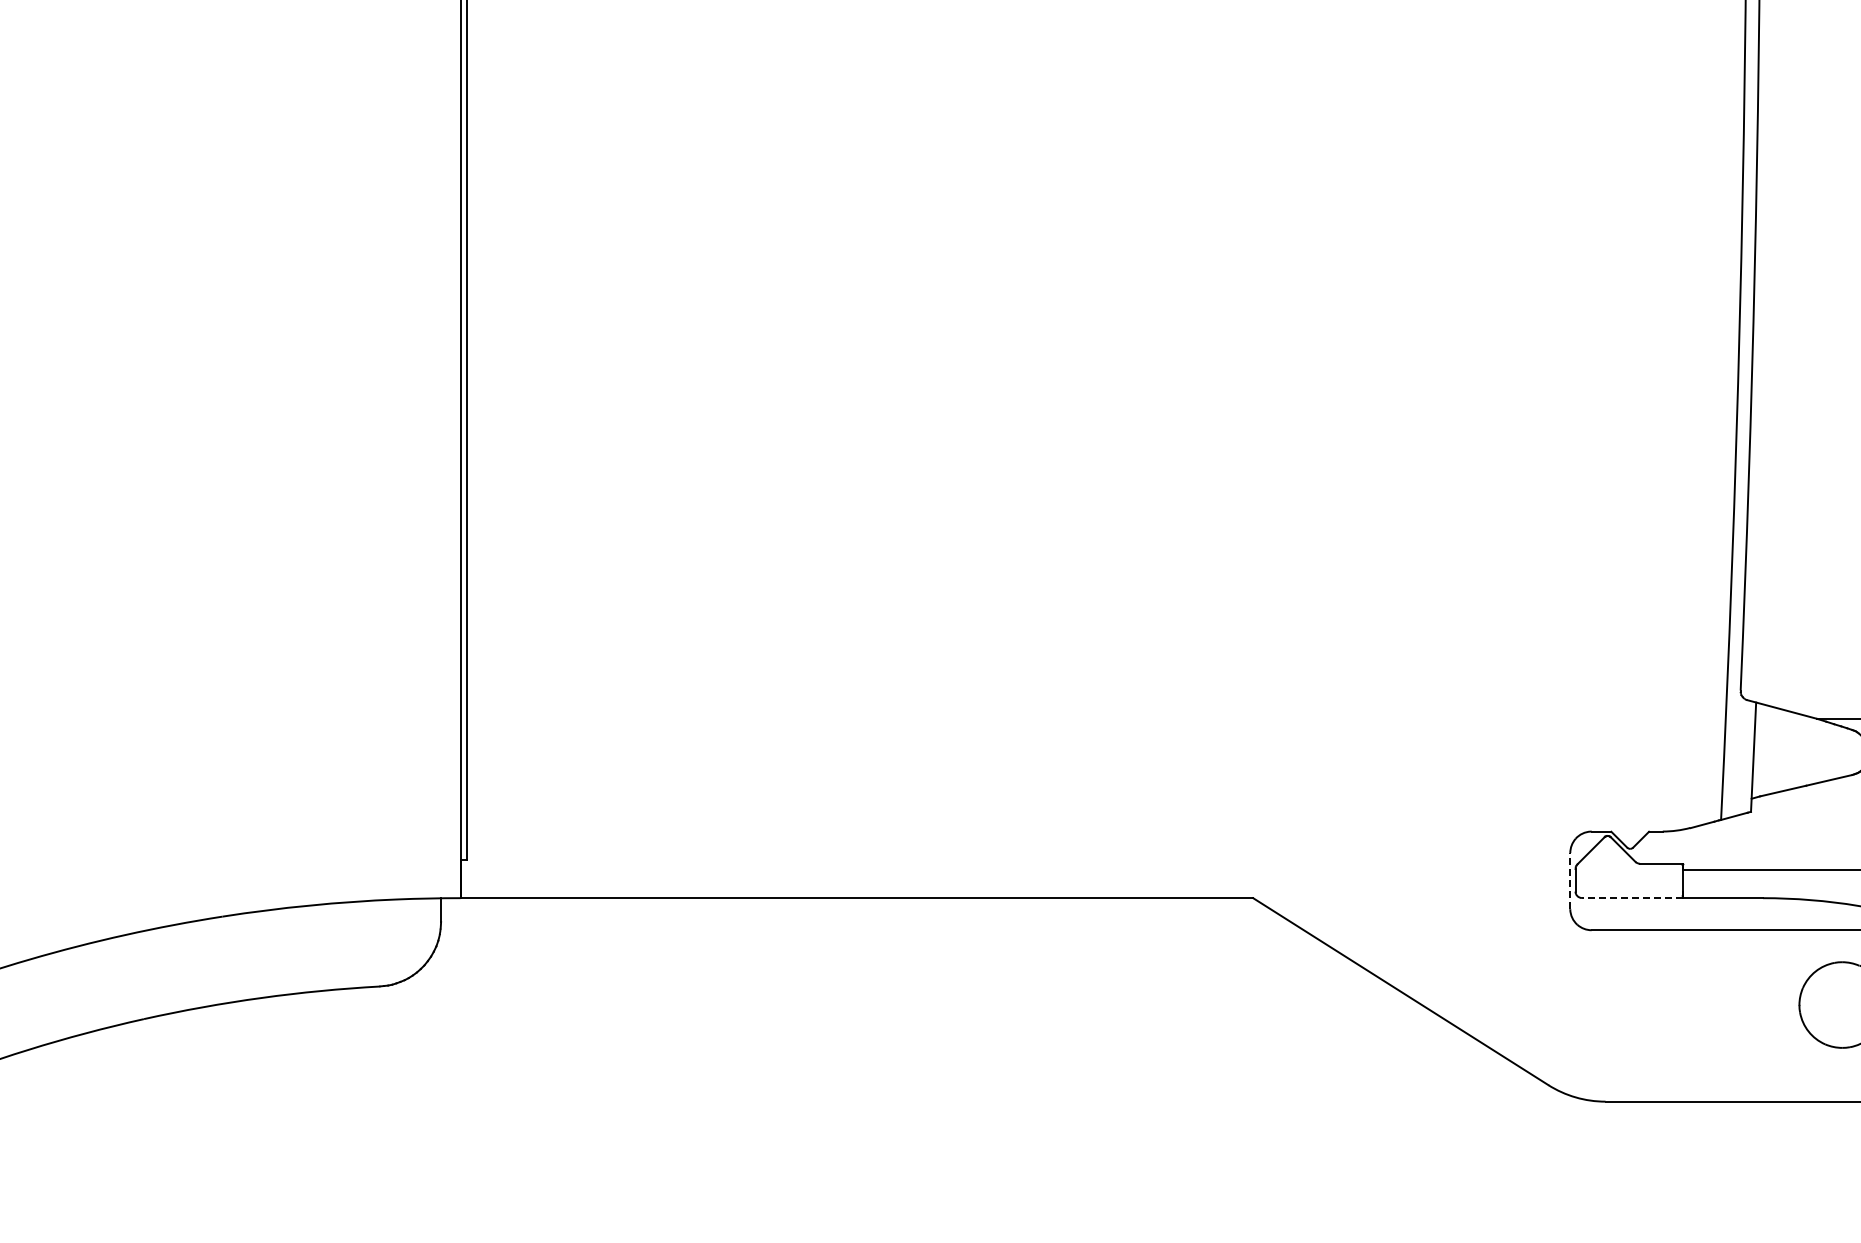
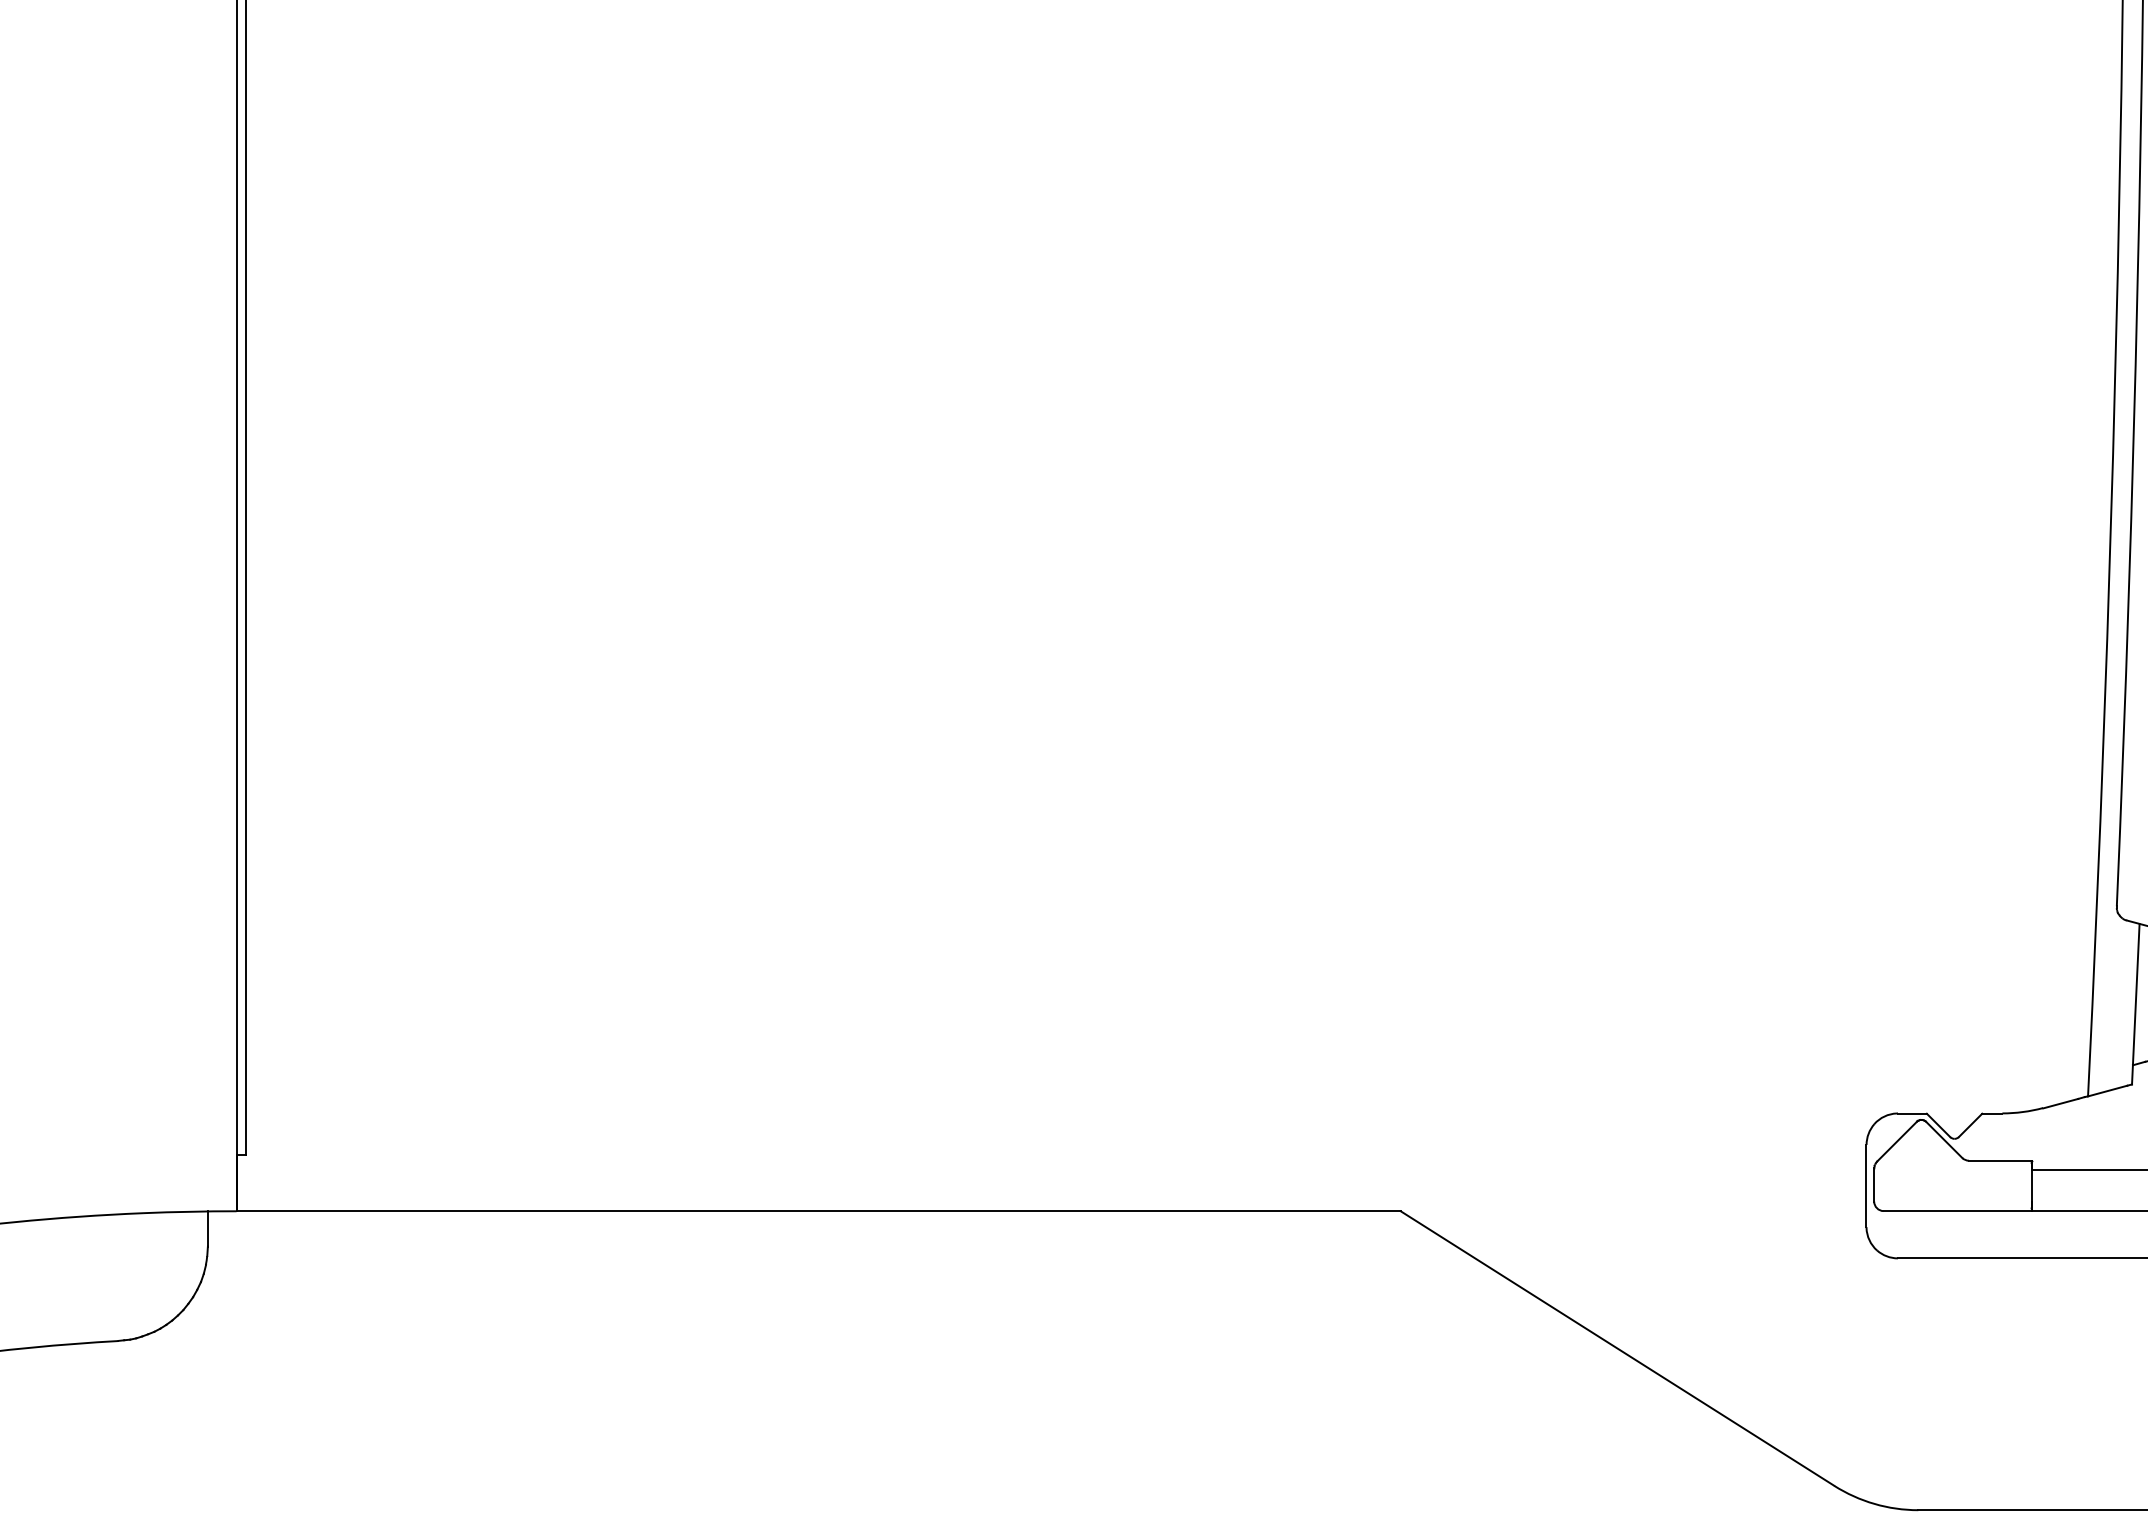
line: (1570, 881) -> (1866, 1186), dashed -> solid
line: (1631, 898) -> (1956, 1211), dashed -> solid

